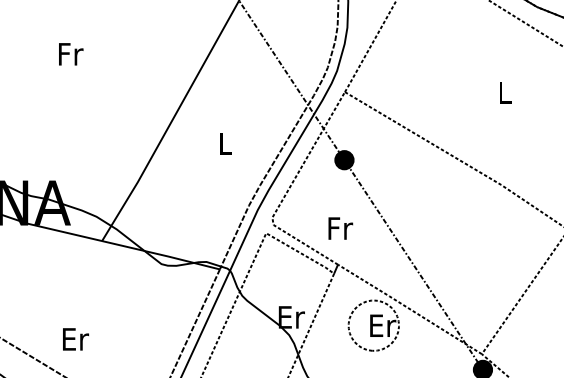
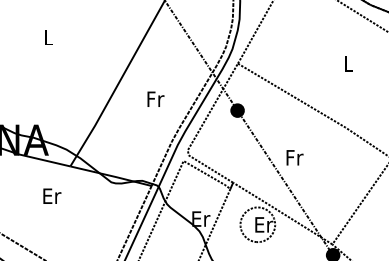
text: (70, 54) -> (48, 37), Fr -> L
text: (225, 142) -> (155, 98), L -> Fr
text: (339, 228) -> (294, 157), moved
text: (76, 338) -> (52, 195), moved

